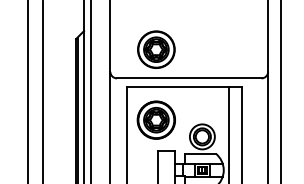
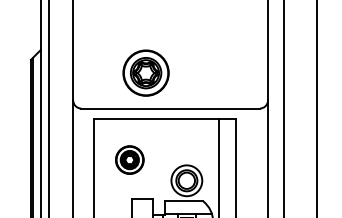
part: (156, 49) -> (146, 72), moved
part: (155, 119) -> (128, 159), size x0.6

